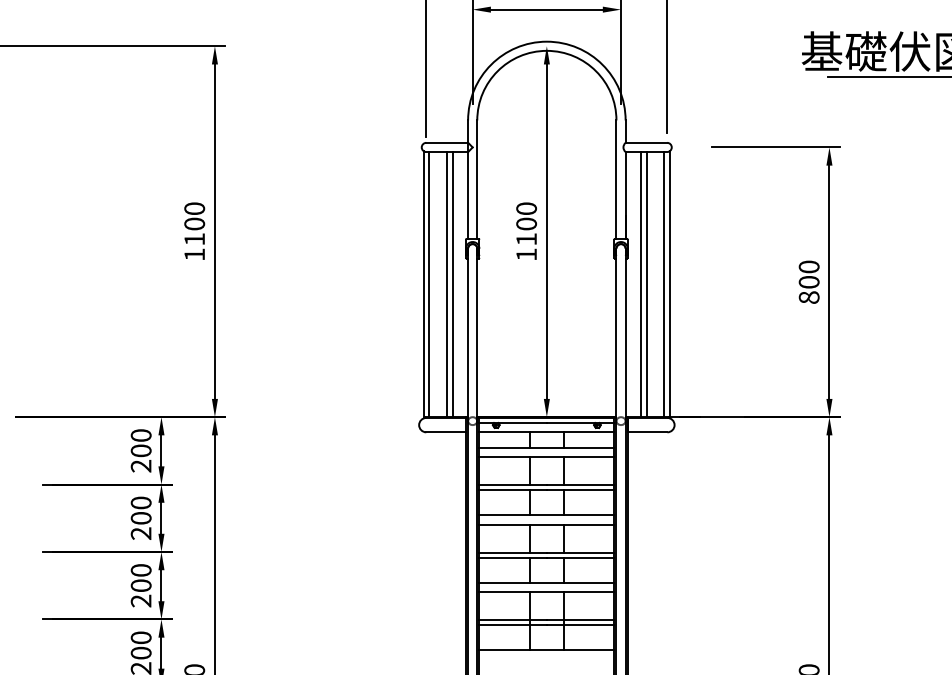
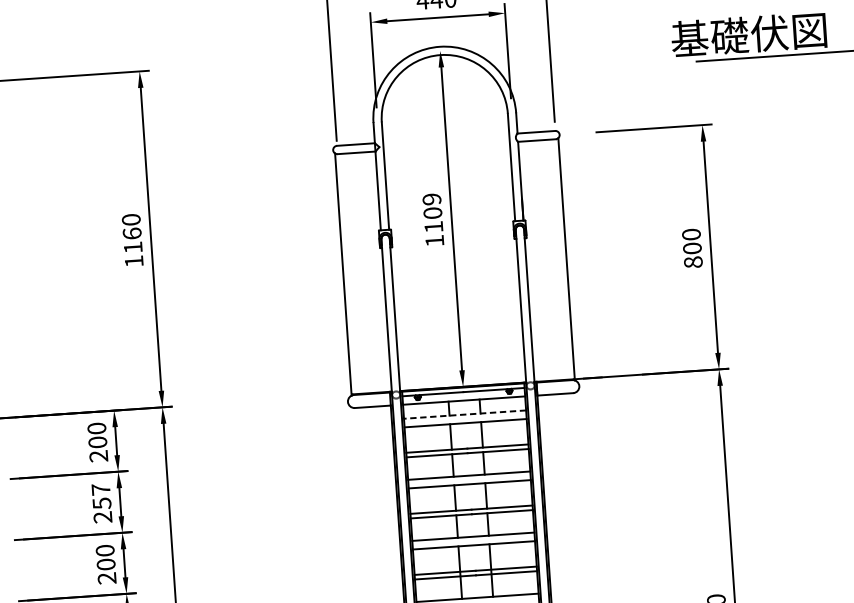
text: (526, 208) -> (431, 199), 1100 -> 1109
text: (194, 223) -> (132, 233), 1100 -> 1160
line: (429, 284) -> (348, 273), removed
line: (447, 284) -> (364, 272), removed
line: (452, 284) -> (369, 272), removed
line: (640, 284) -> (539, 260), removed
line: (646, 284) -> (545, 260), removed
line: (664, 284) -> (561, 259), removed
line: (546, 447) -> (464, 414), solid -> dashed
text: (140, 510) -> (100, 496), 200 -> 257

